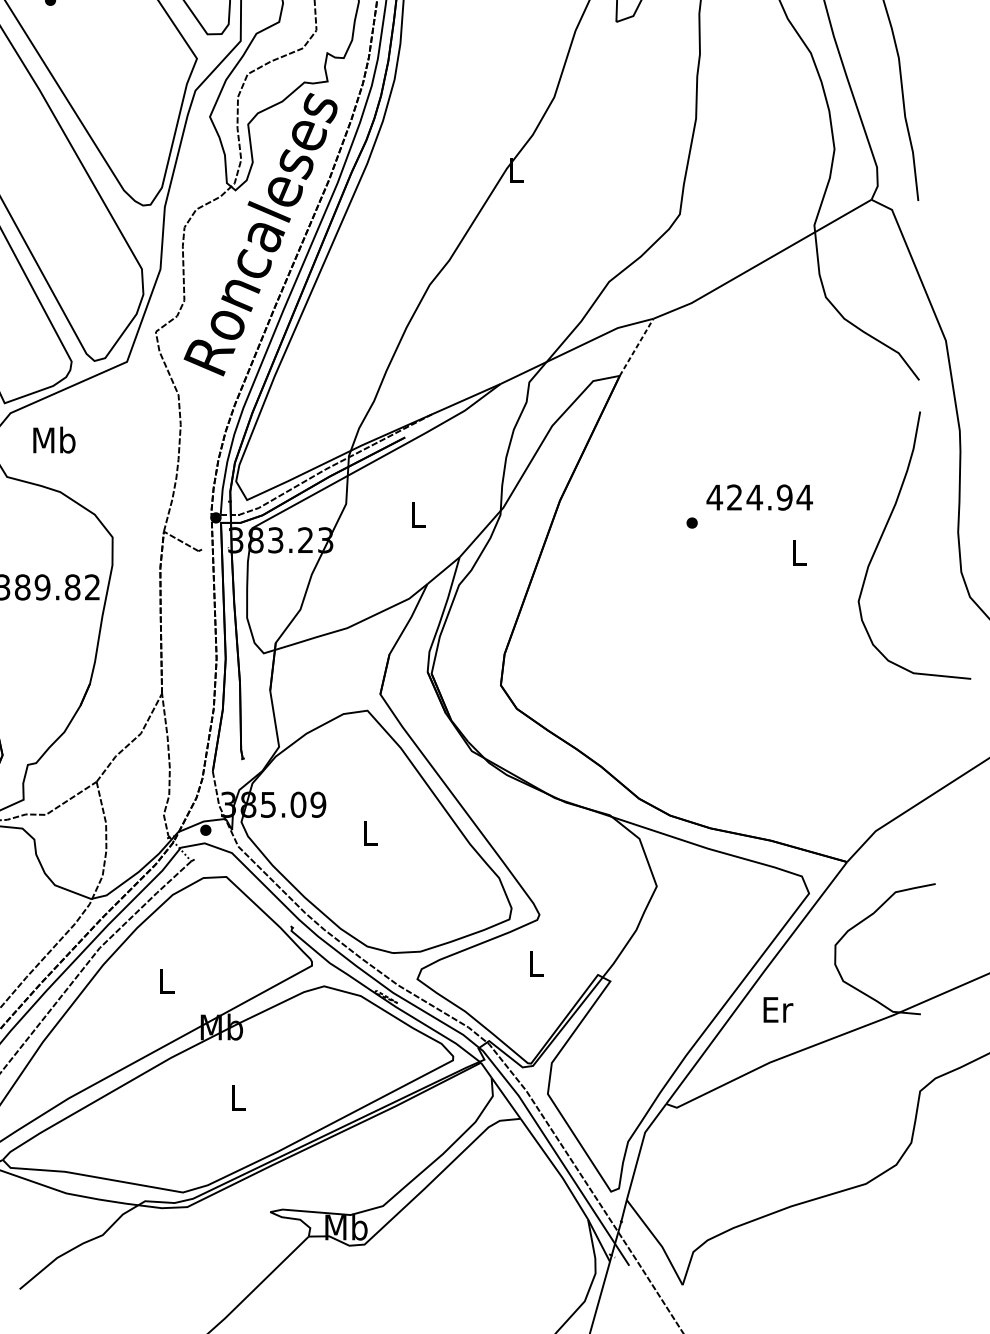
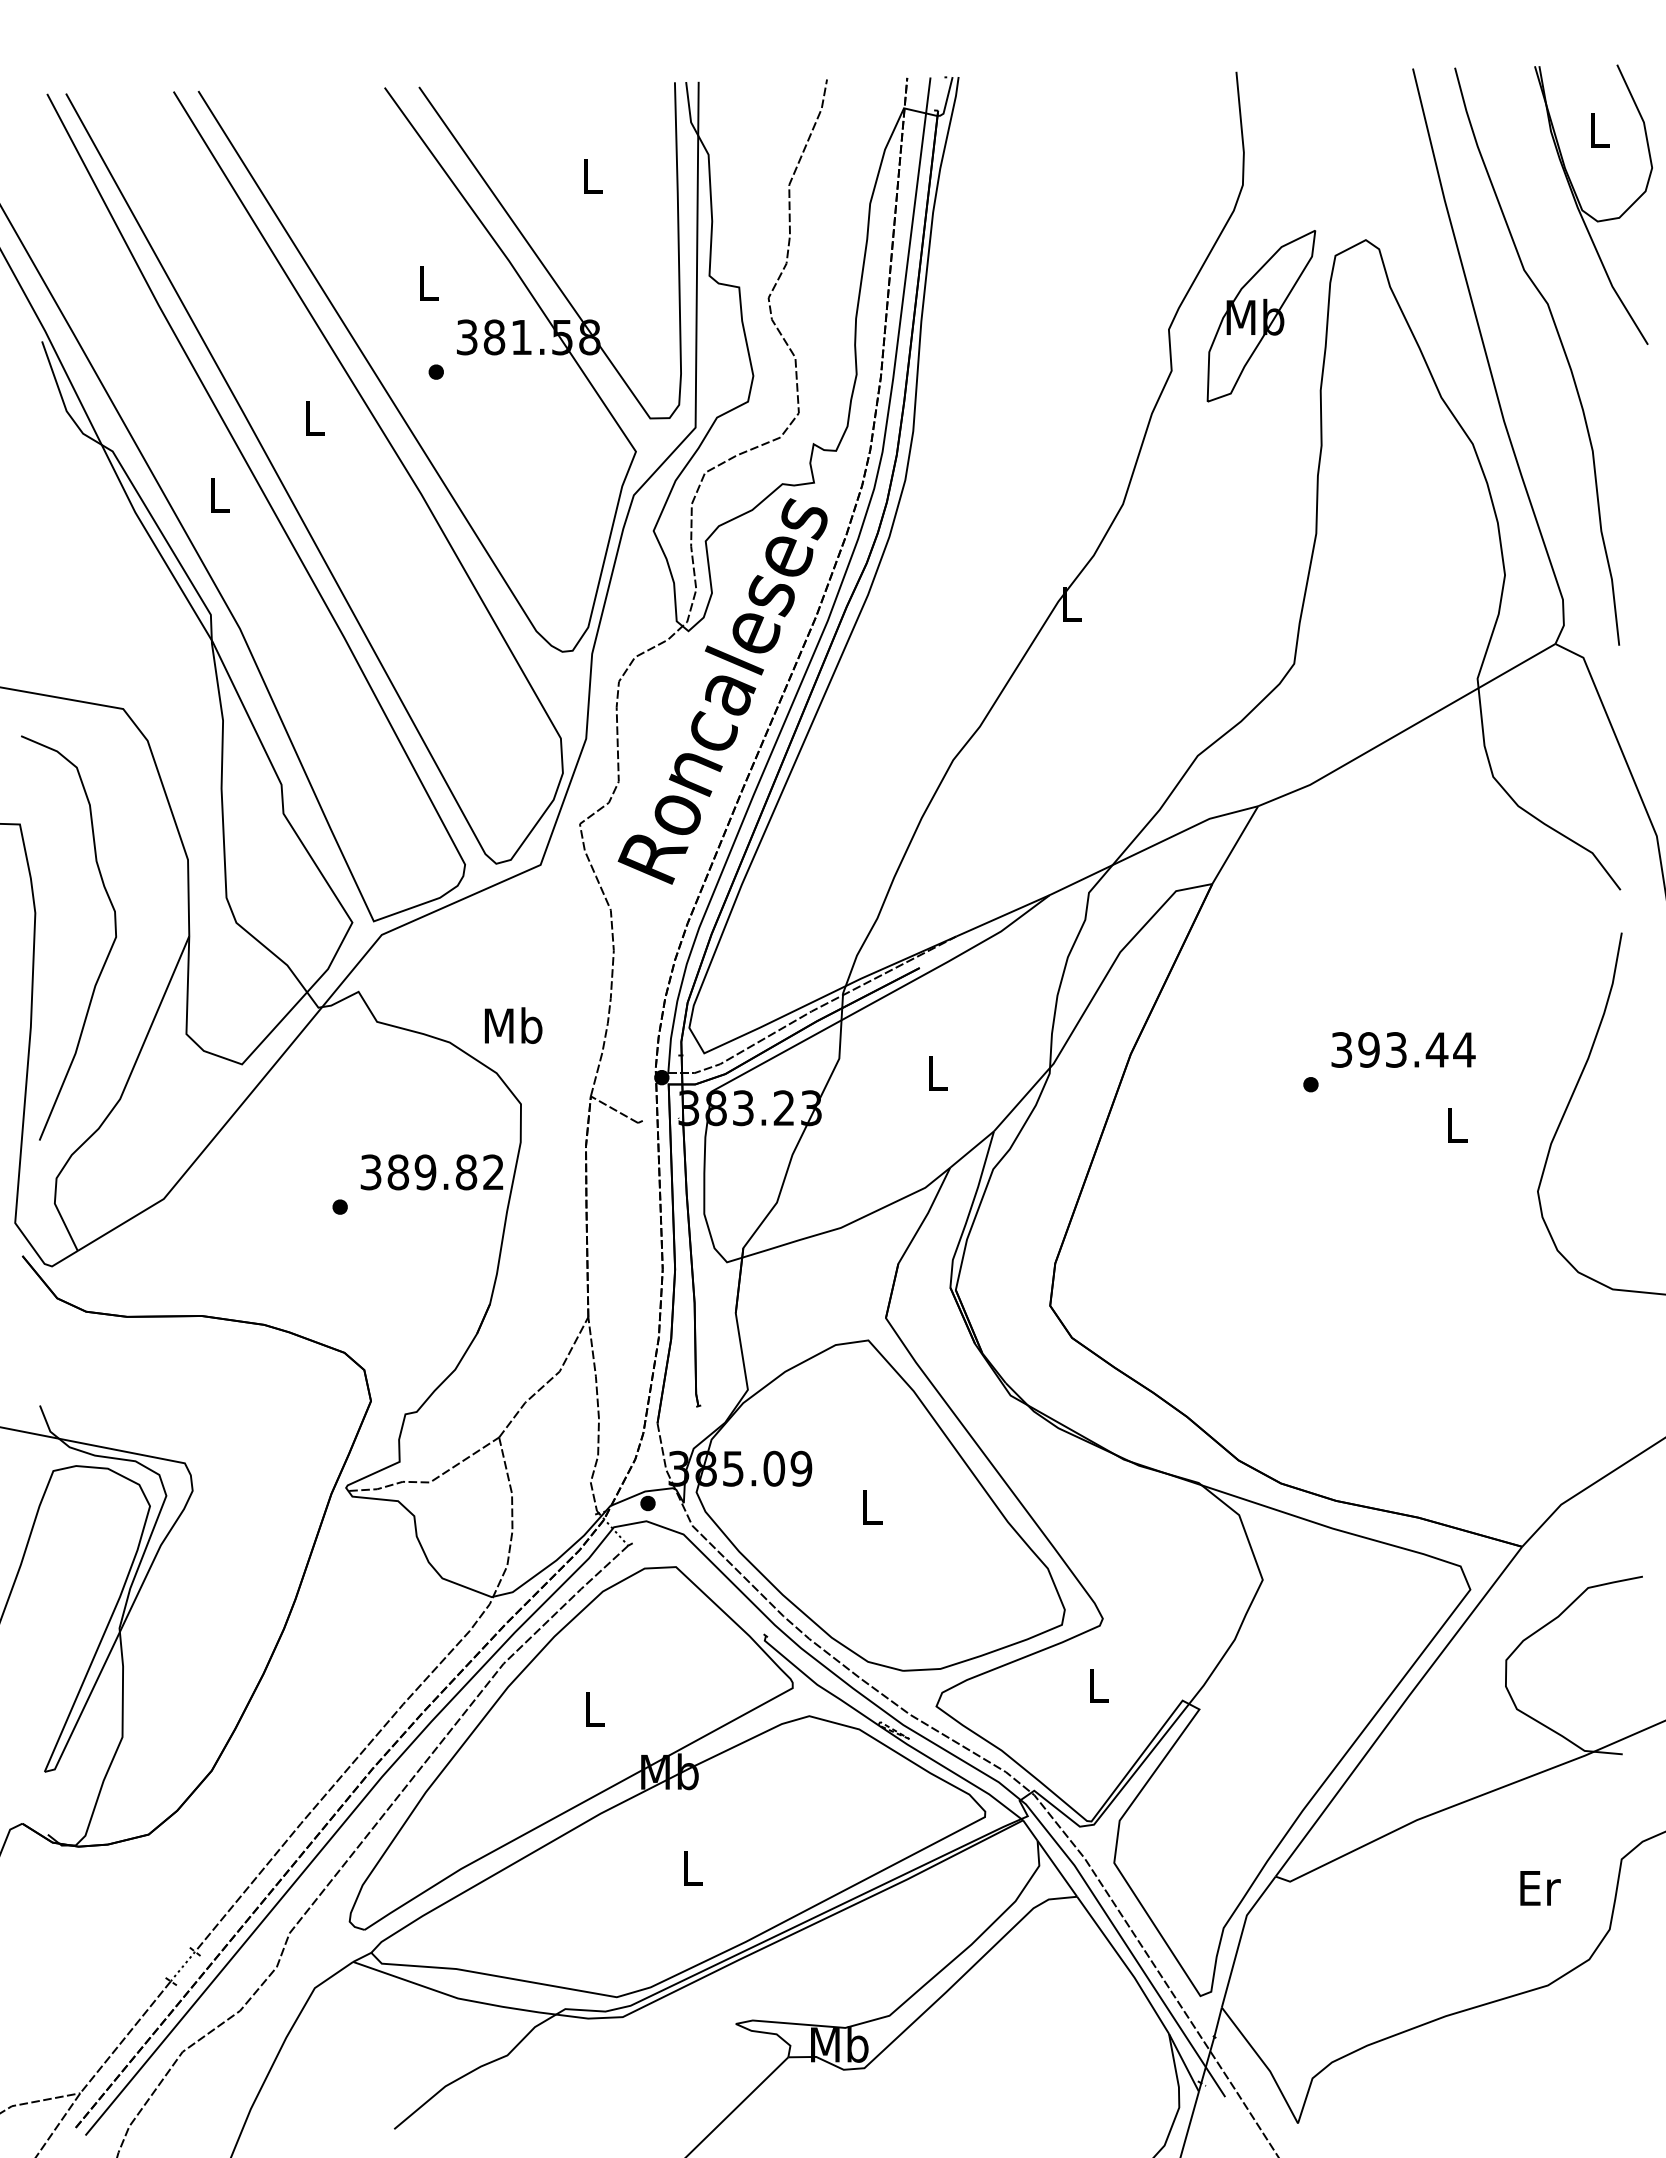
line: (636, 346) -> (1235, 844), dashed -> solid
text: (54, 440) -> (513, 1025), moved
text: (749, 497) -> (1389, 1049), 424.94 -> 393.44
text: (778, 1010) -> (1540, 1888), moved

